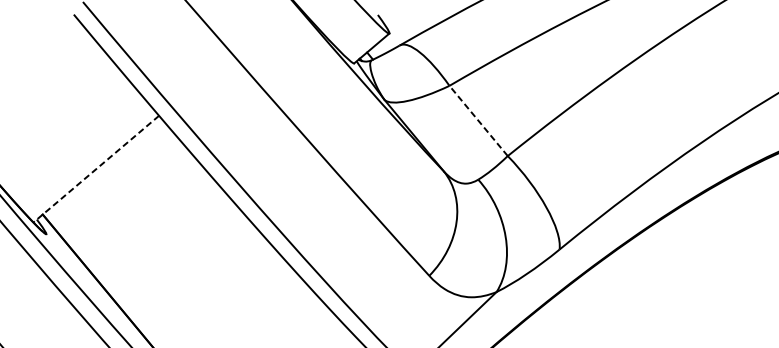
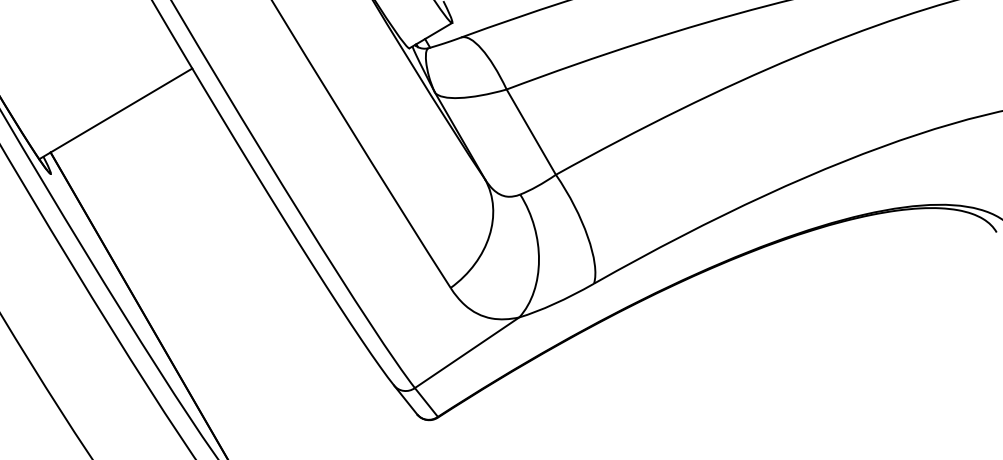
line: (478, 120) -> (531, 131), dashed -> solid
line: (95, 168) -> (115, 113), dashed -> solid

